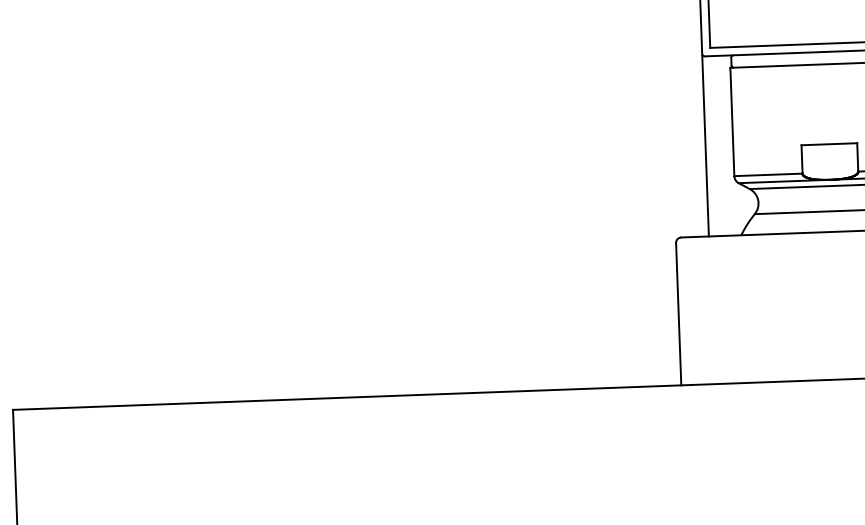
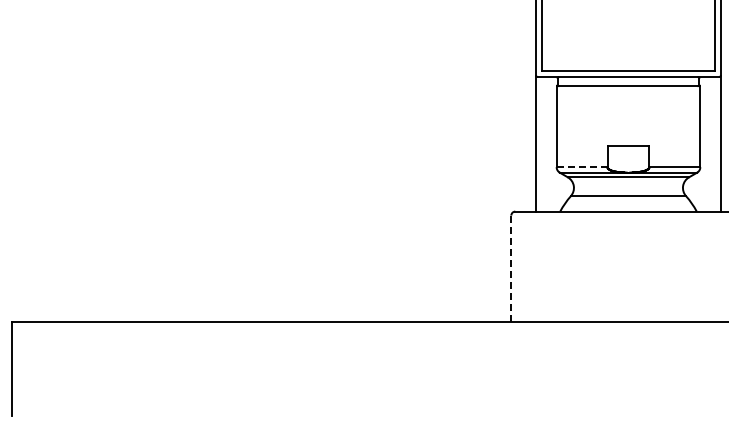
line: (768, 175) -> (582, 167), solid -> dashed
line: (678, 315) -> (511, 269), solid -> dashed

